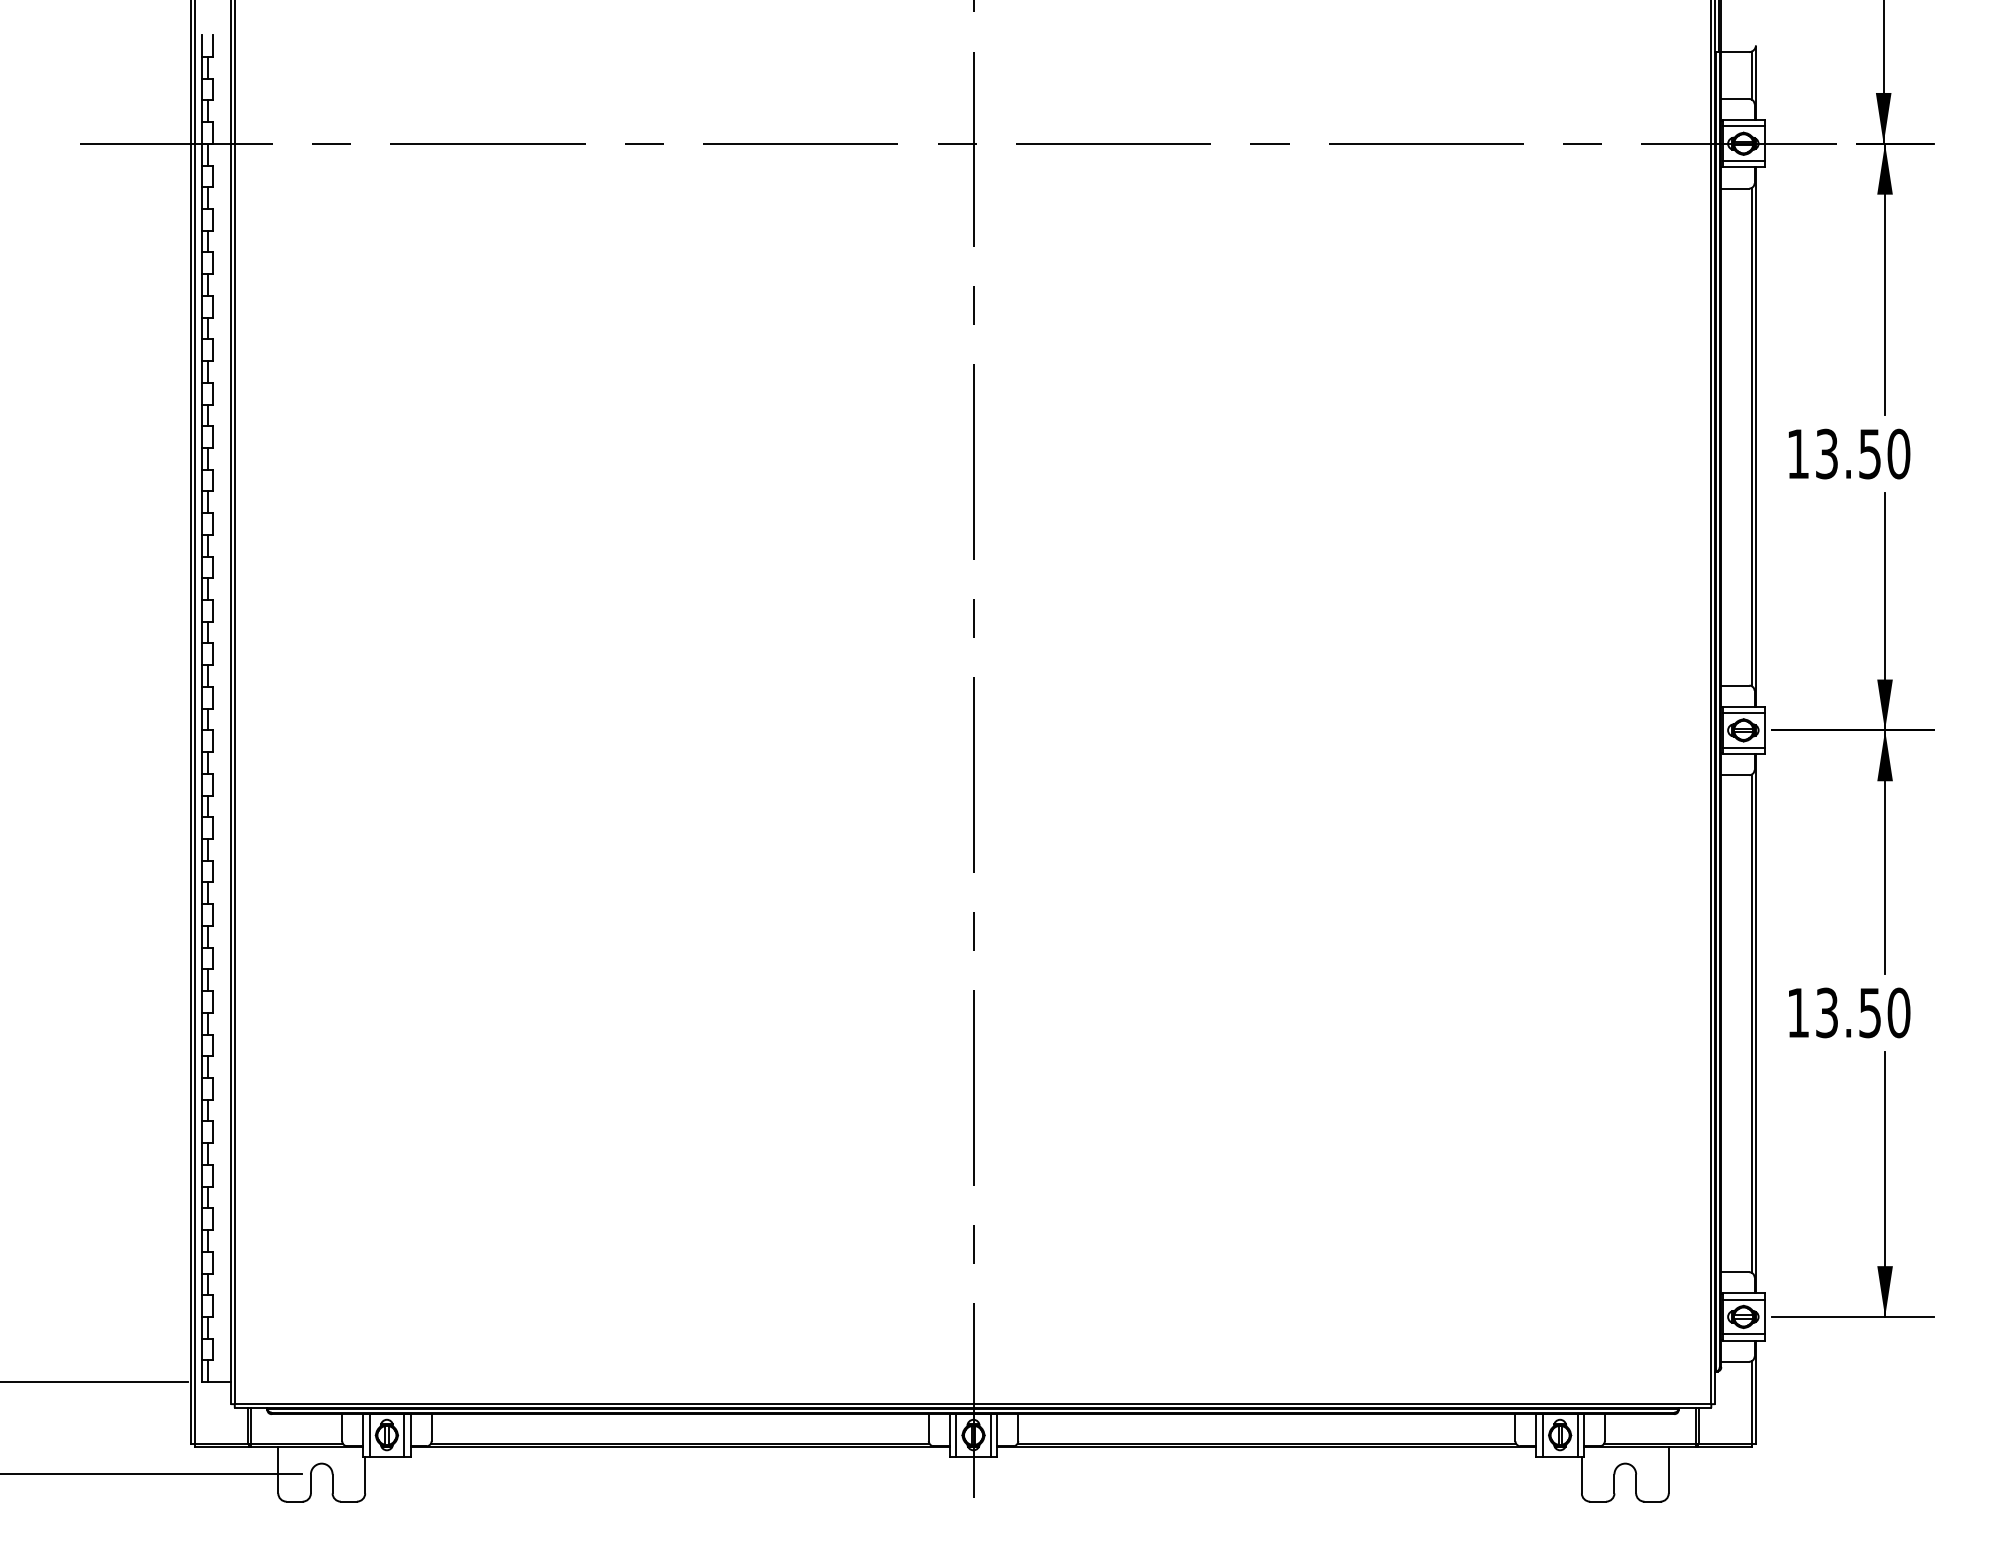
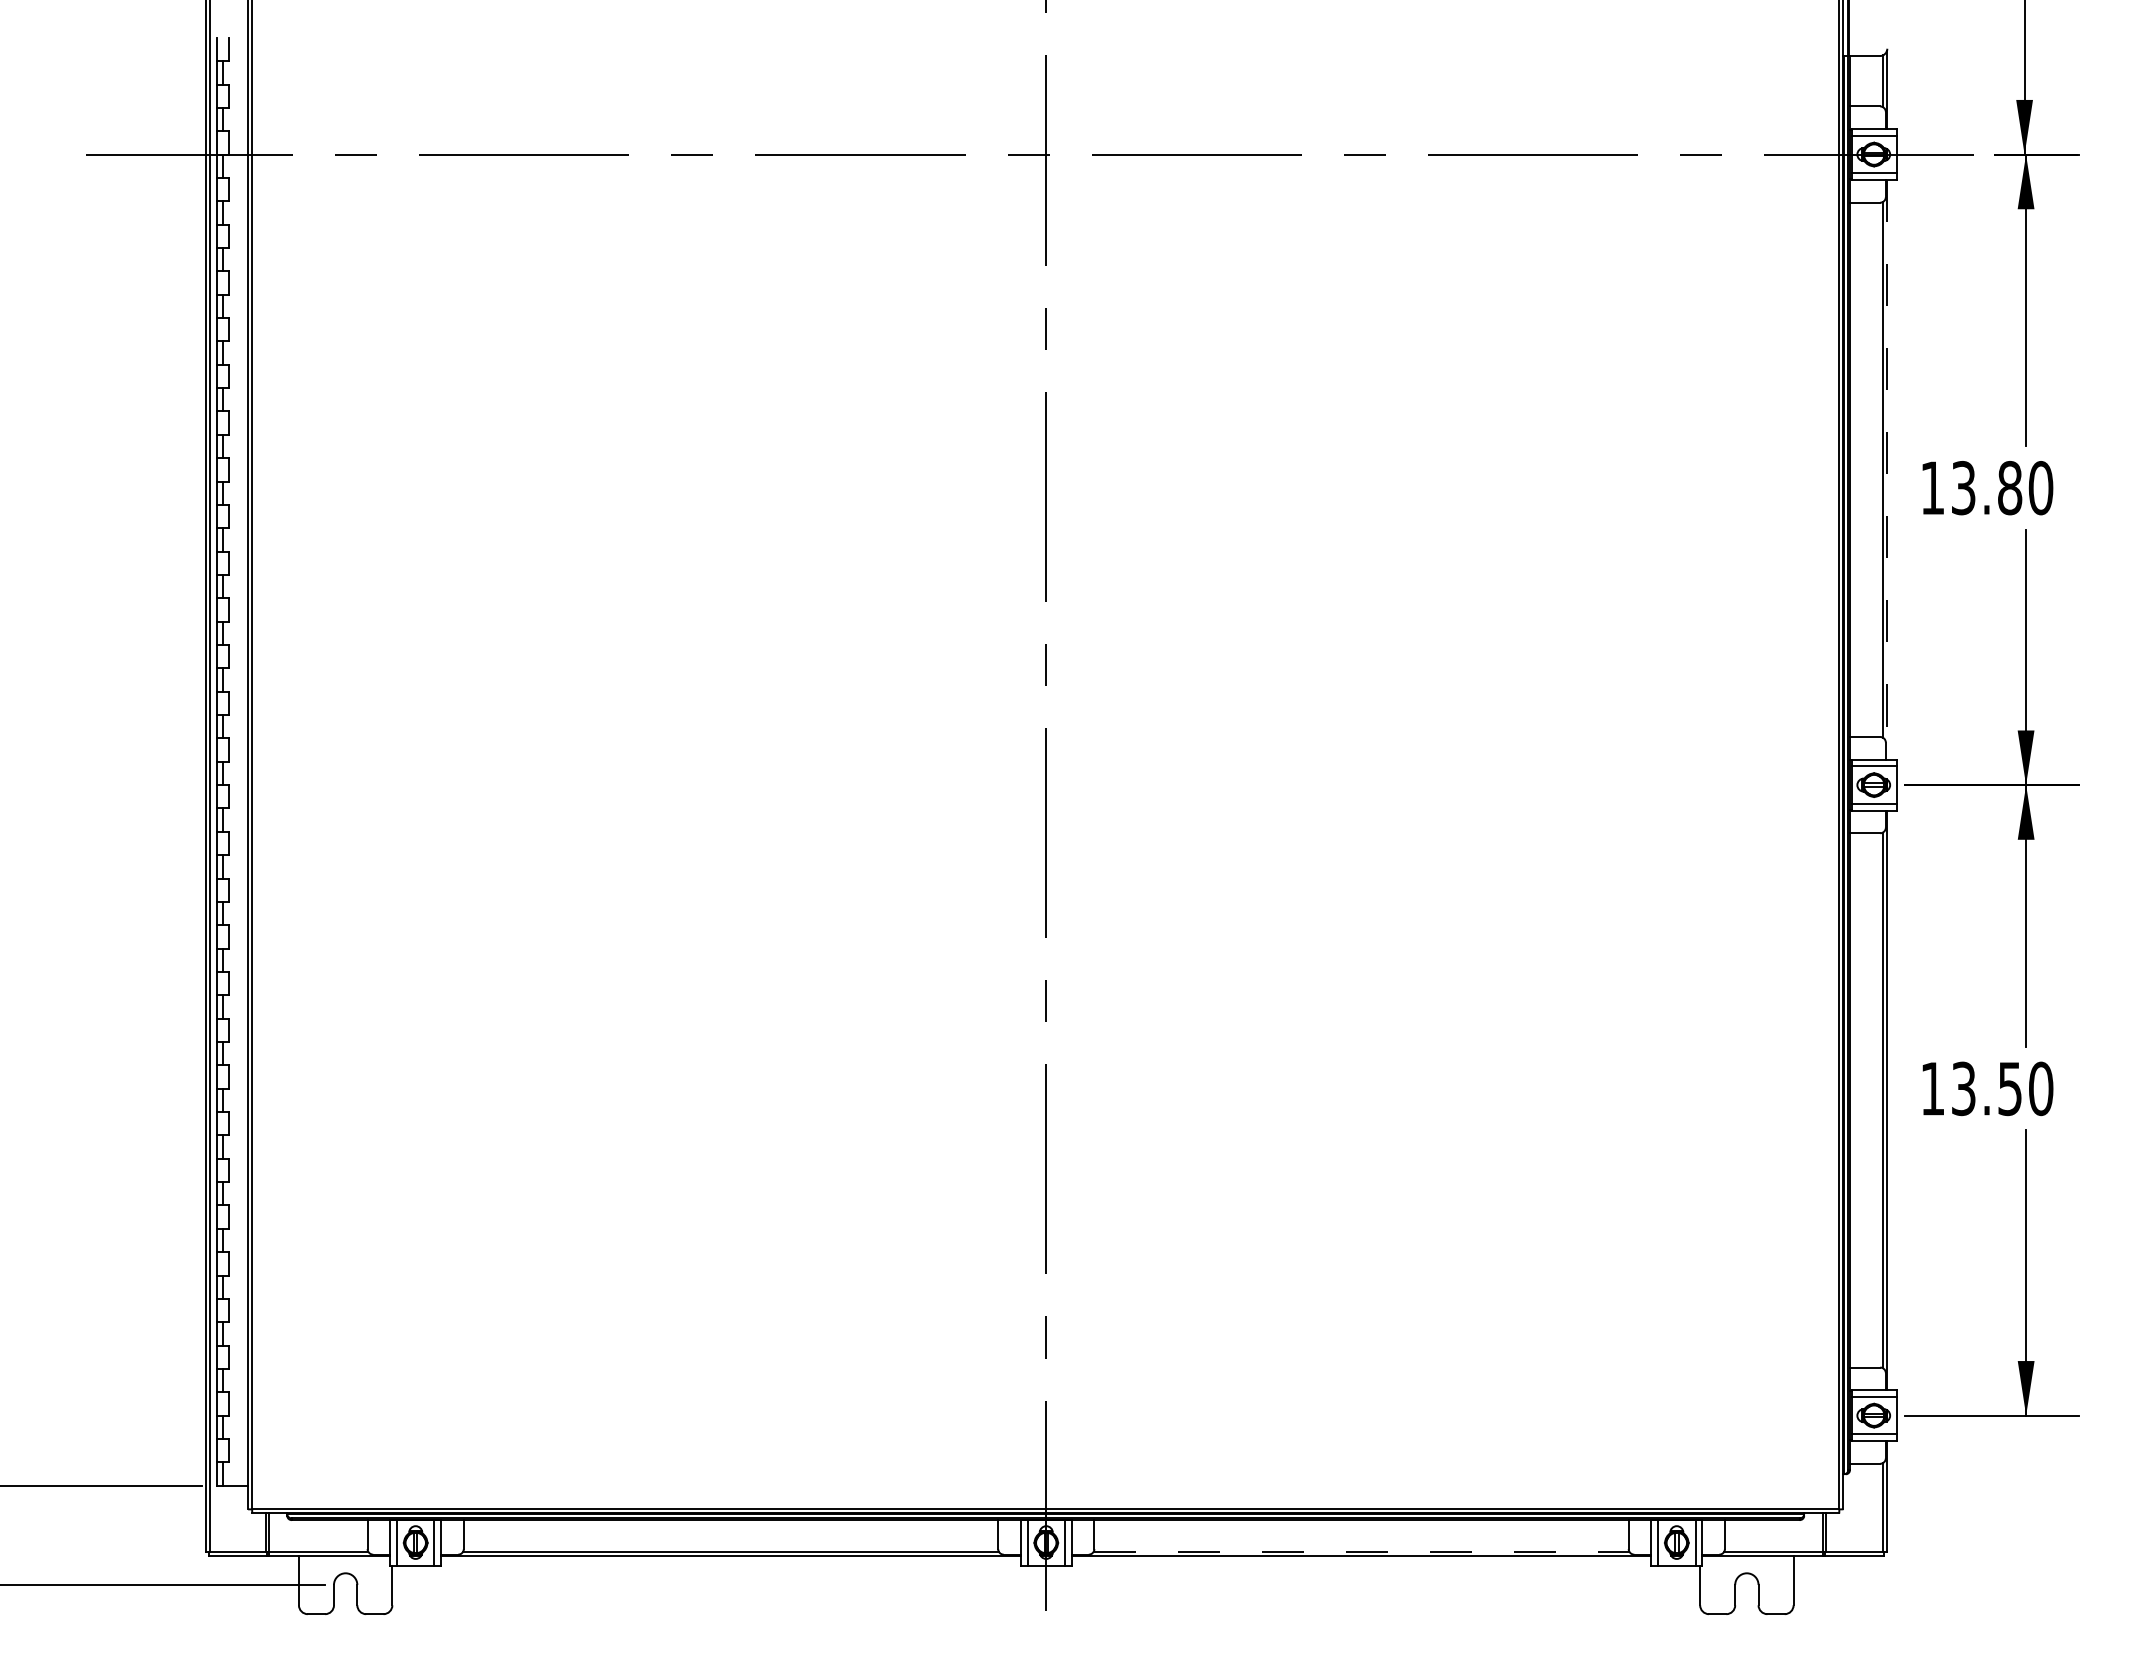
line: (1756, 436) -> (1887, 469), solid -> dashed
text: (1870, 454) -> (2010, 488), 13.50 -> 13.80
line: (1266, 1443) -> (1361, 1551), solid -> dashed

